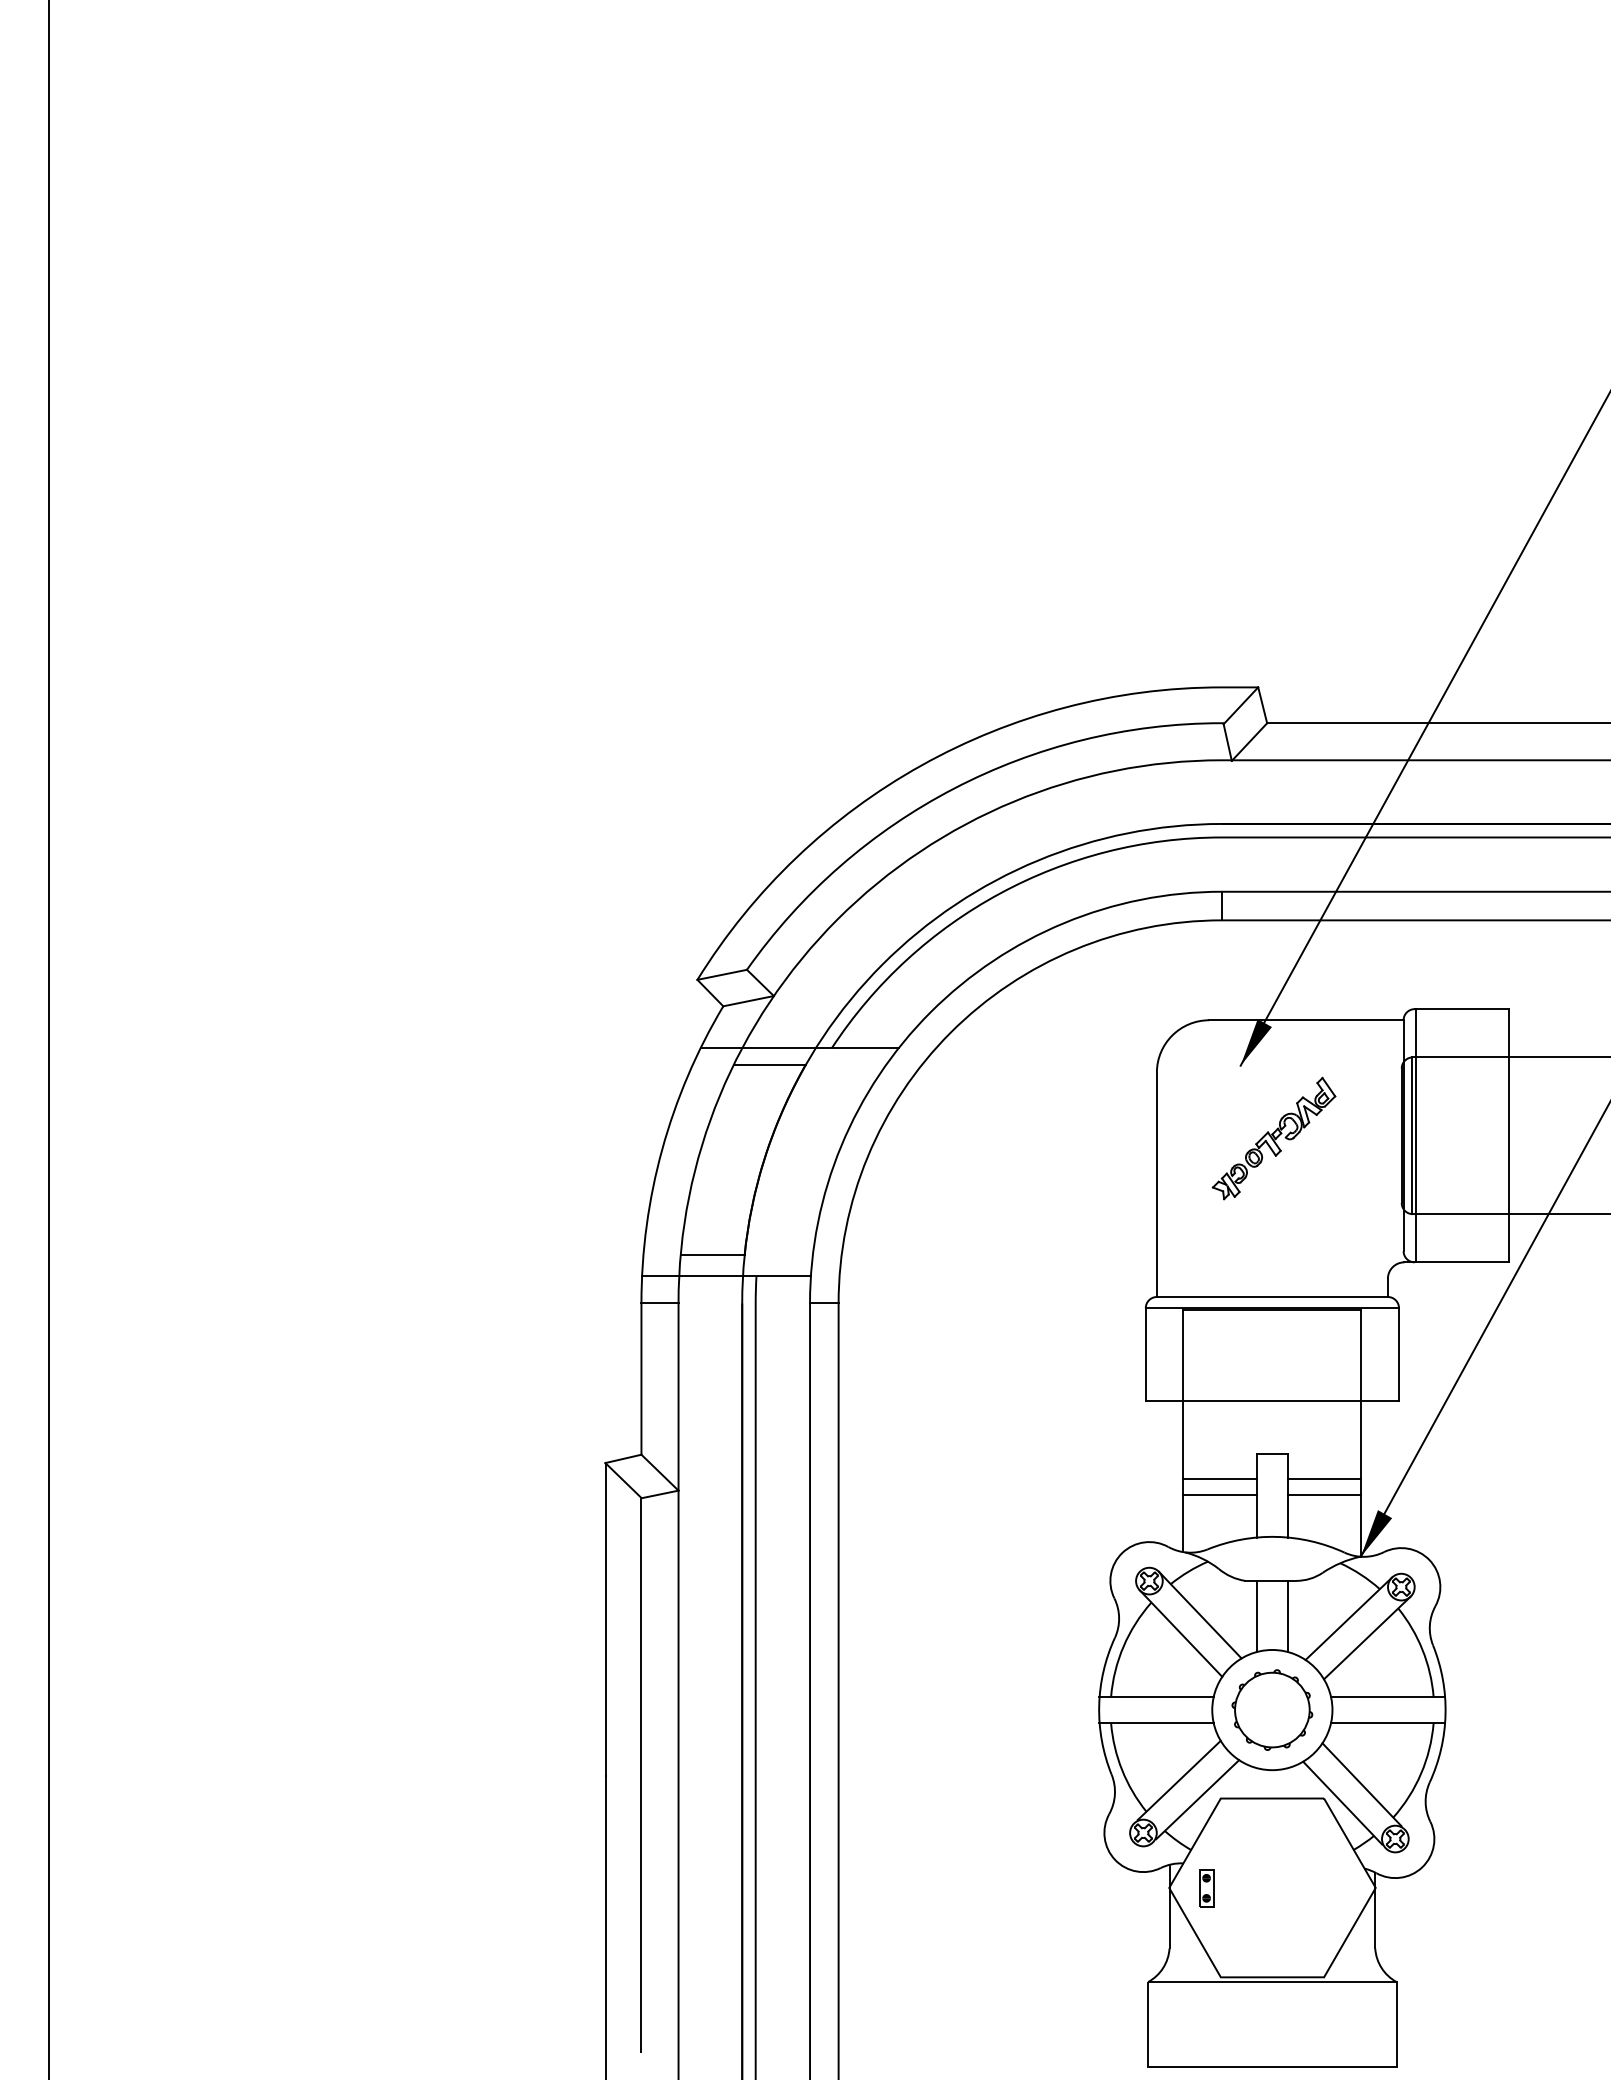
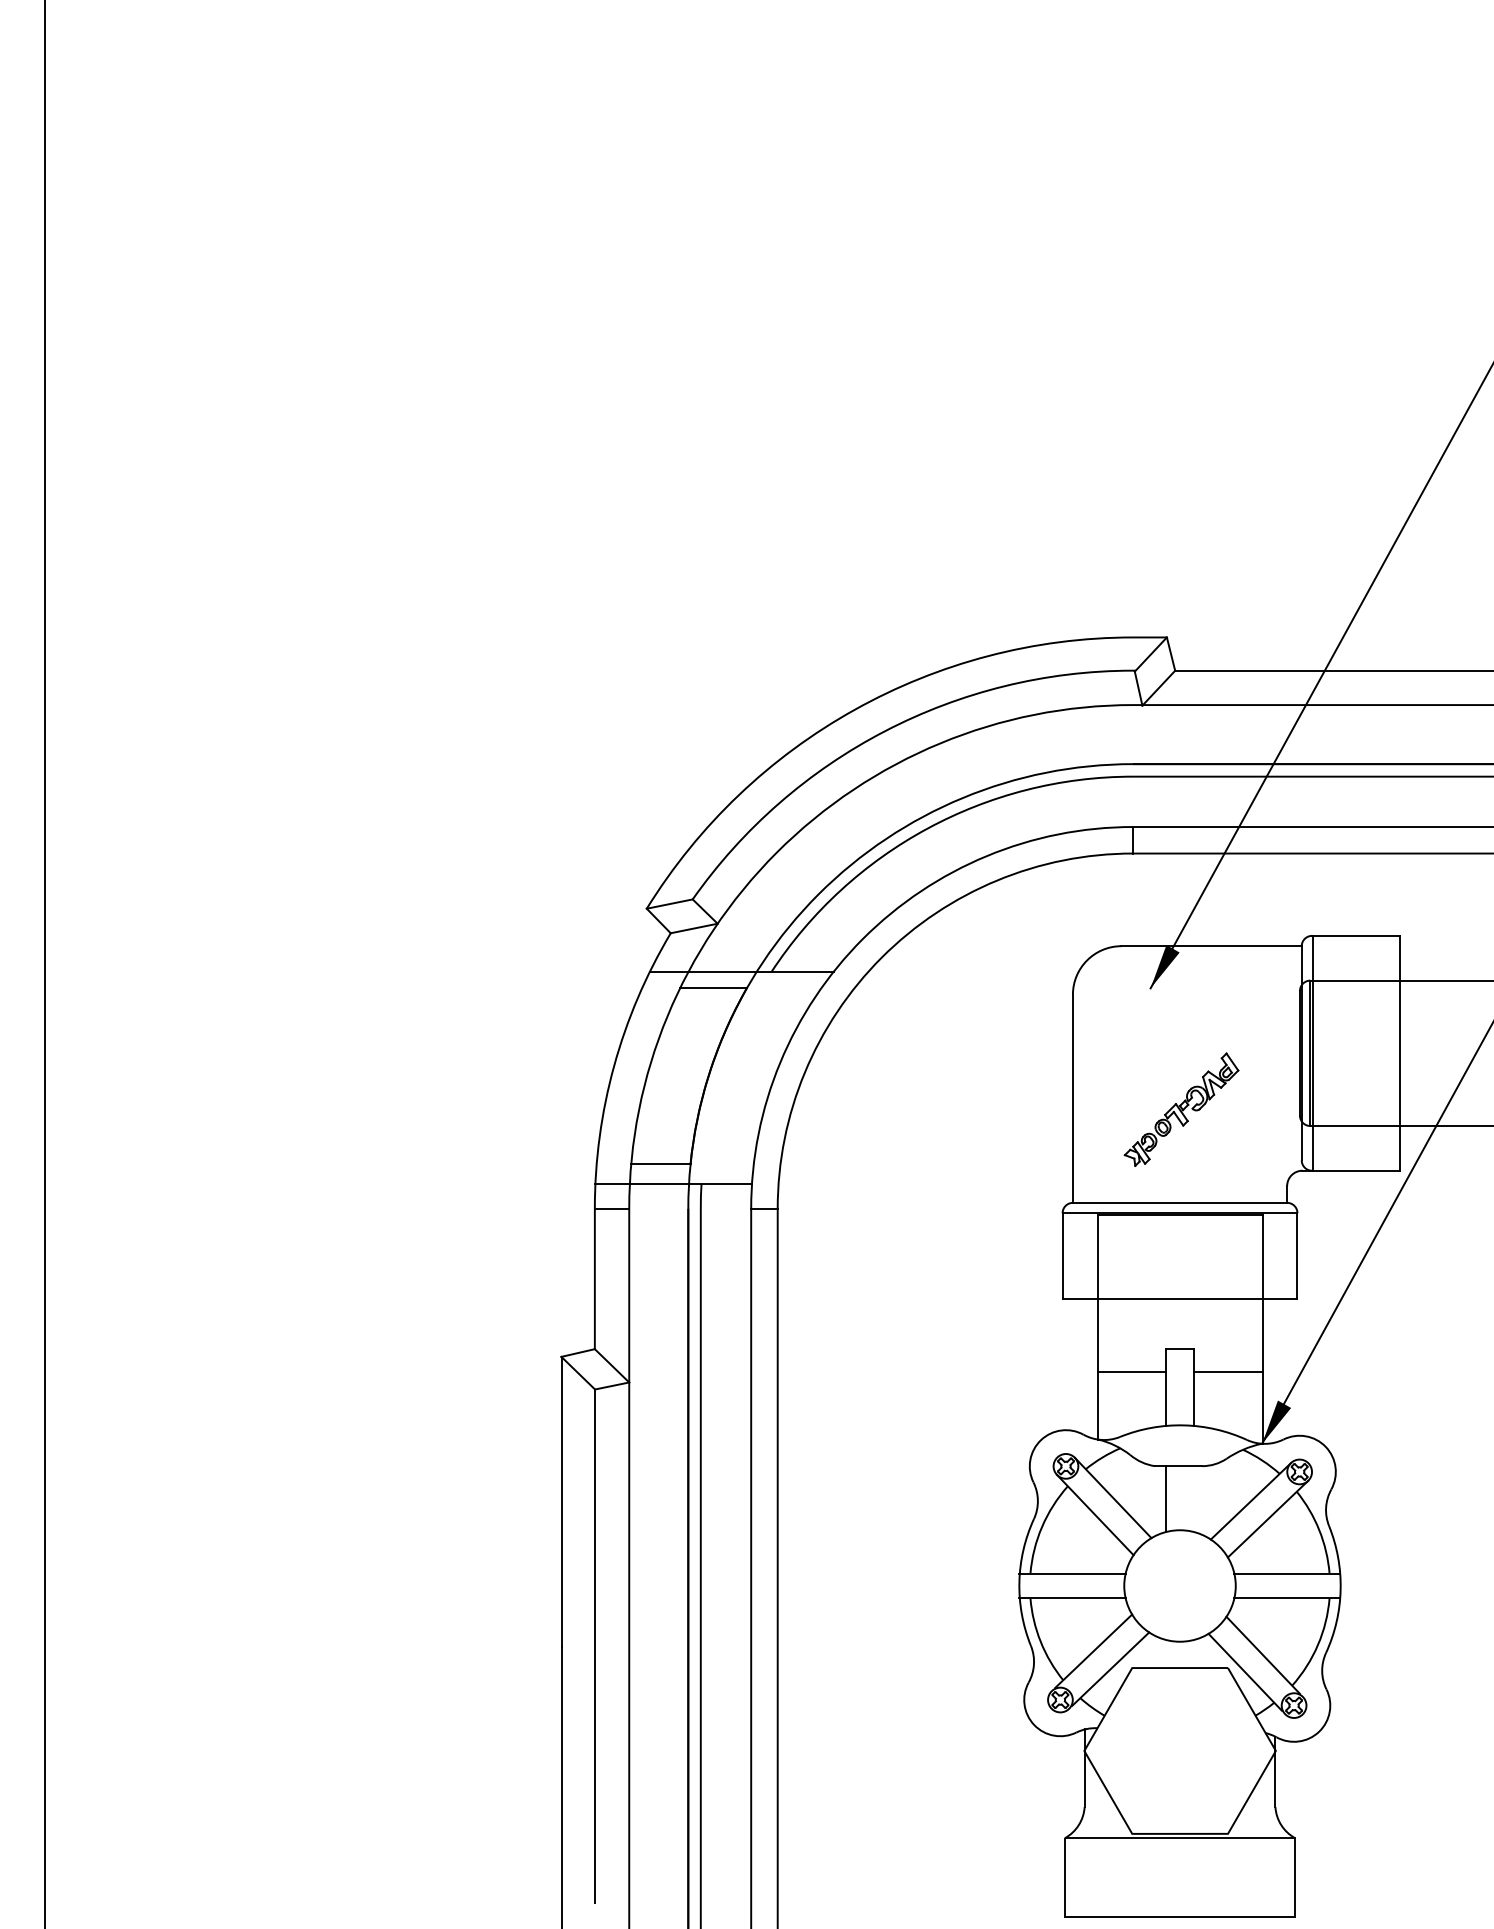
part: (1273, 1138) -> (1181, 1109), moved
line: (1219, 1495) -> (1130, 1386), removed
line: (1324, 1495) -> (1228, 1386), removed
line: (1287, 1616) -> (1194, 1499), removed
part: (1272, 1709) -> (1180, 1585), removed
part: (1206, 1888) -> (1118, 1751), removed

